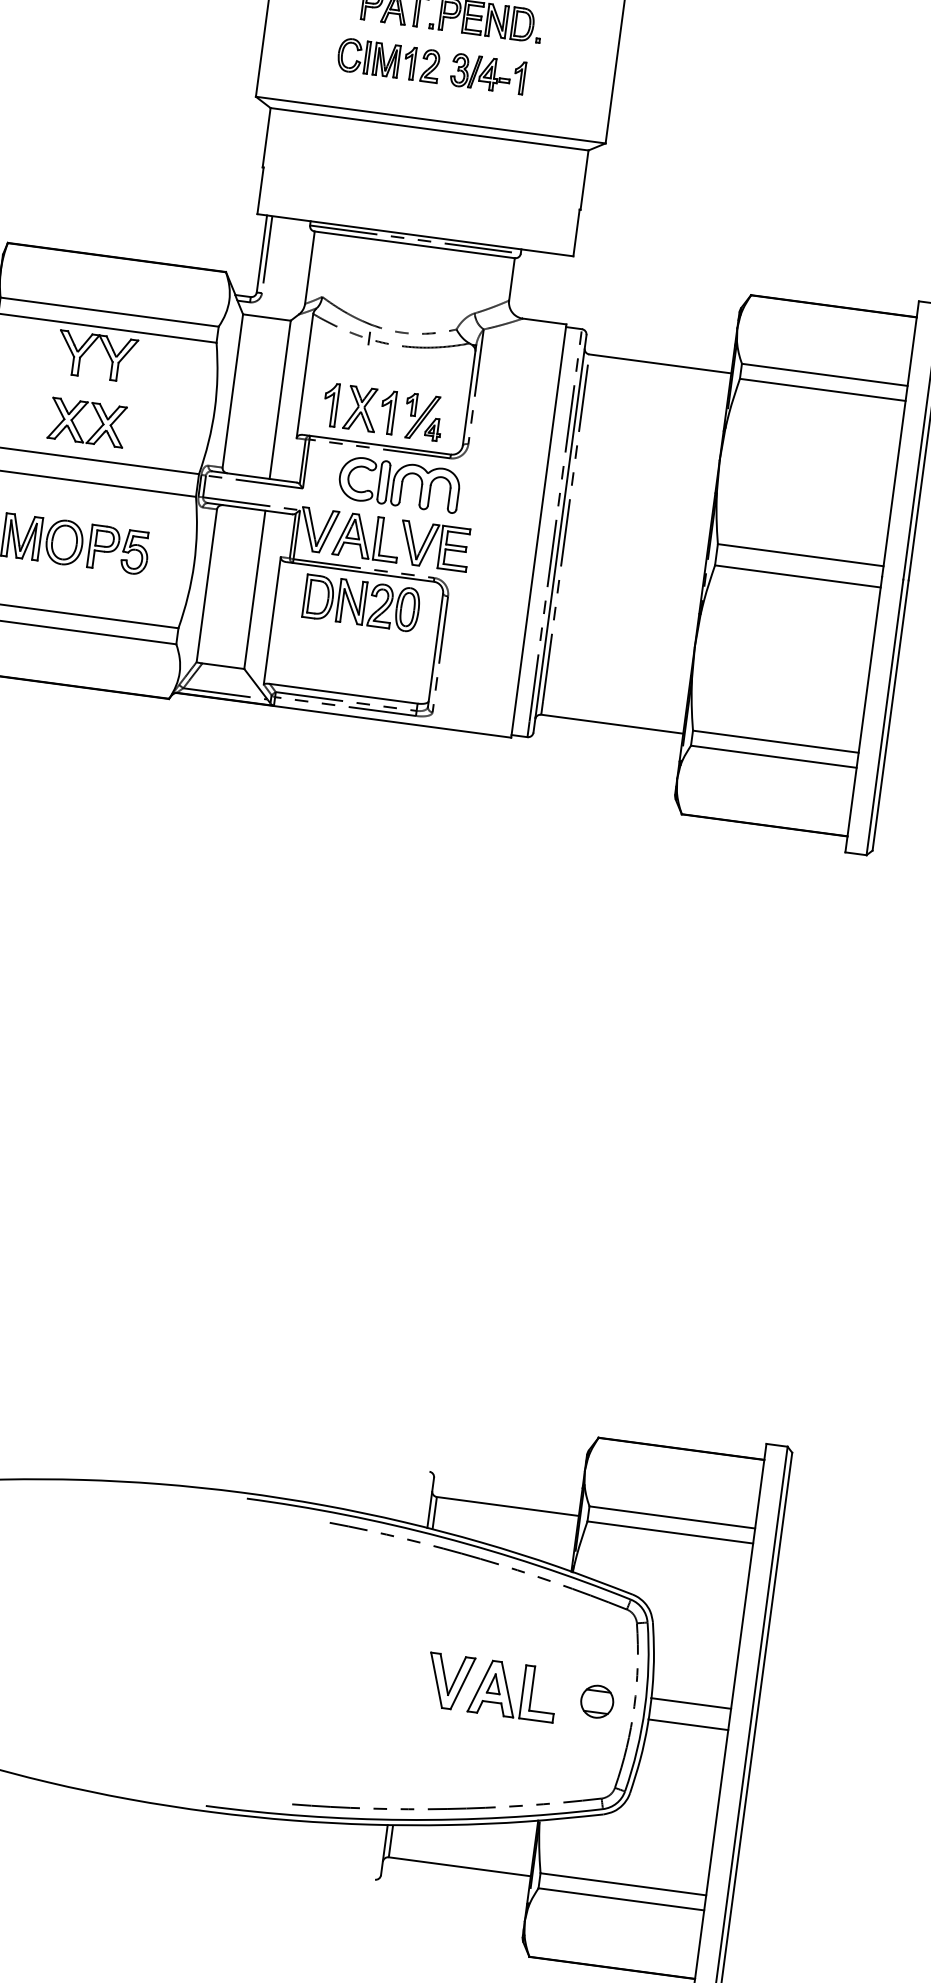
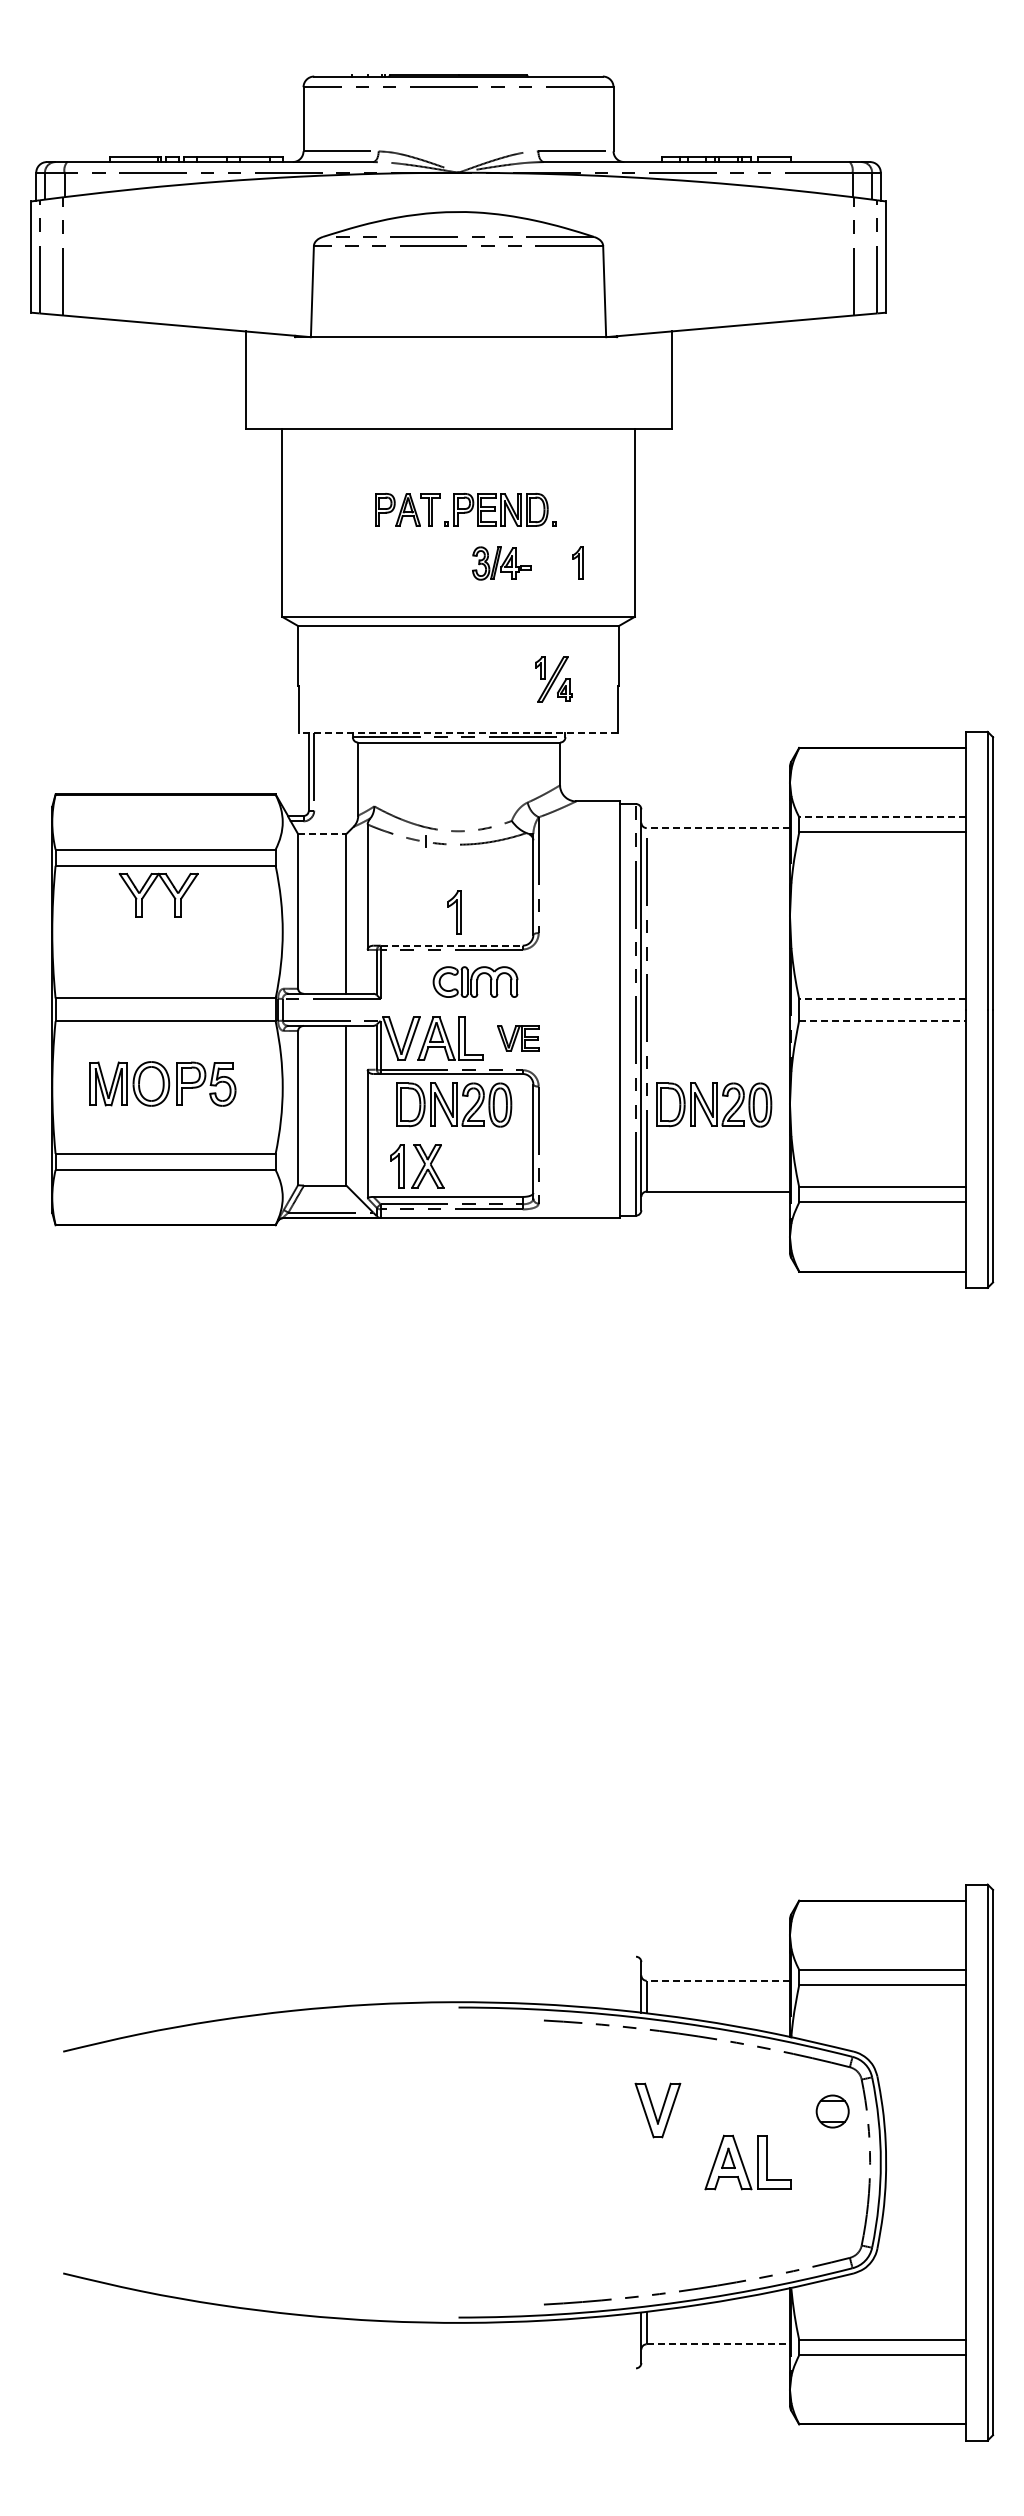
part: (388, 60) -> (408, 563), removed
part: (519, 77) -> (577, 562), moved
line: (415, 234) -> (458, 732), solid -> dashed
line: (267, 317) -> (322, 834), solid -> dashed
line: (660, 364) -> (718, 828), solid -> dashed
line: (824, 375) -> (882, 817), solid -> dashed
part: (350, 407) -> (417, 1166), moved
part: (78, 413) -> (148, 954), removed
part: (423, 417) -> (553, 679), moved
line: (381, 445) -> (452, 945), solid -> dashed
part: (399, 483) -> (475, 981), size x0.7
part: (434, 546) -> (518, 1038), size x0.6
line: (800, 555) -> (882, 999), solid -> dashed
line: (797, 576) -> (882, 1020), solid -> dashed
part: (619, 637) -> (714, 1104), added
line: (508, 1506) -> (718, 1980), solid -> dashed
part: (449, 1681) -> (657, 2110), moved
part: (597, 1701) -> (832, 2111), moved
line: (690, 1703) -> (925, 2151), removed
line: (687, 1724) -> (925, 2173), removed
line: (459, 1867) -> (718, 2344), solid -> dashed

